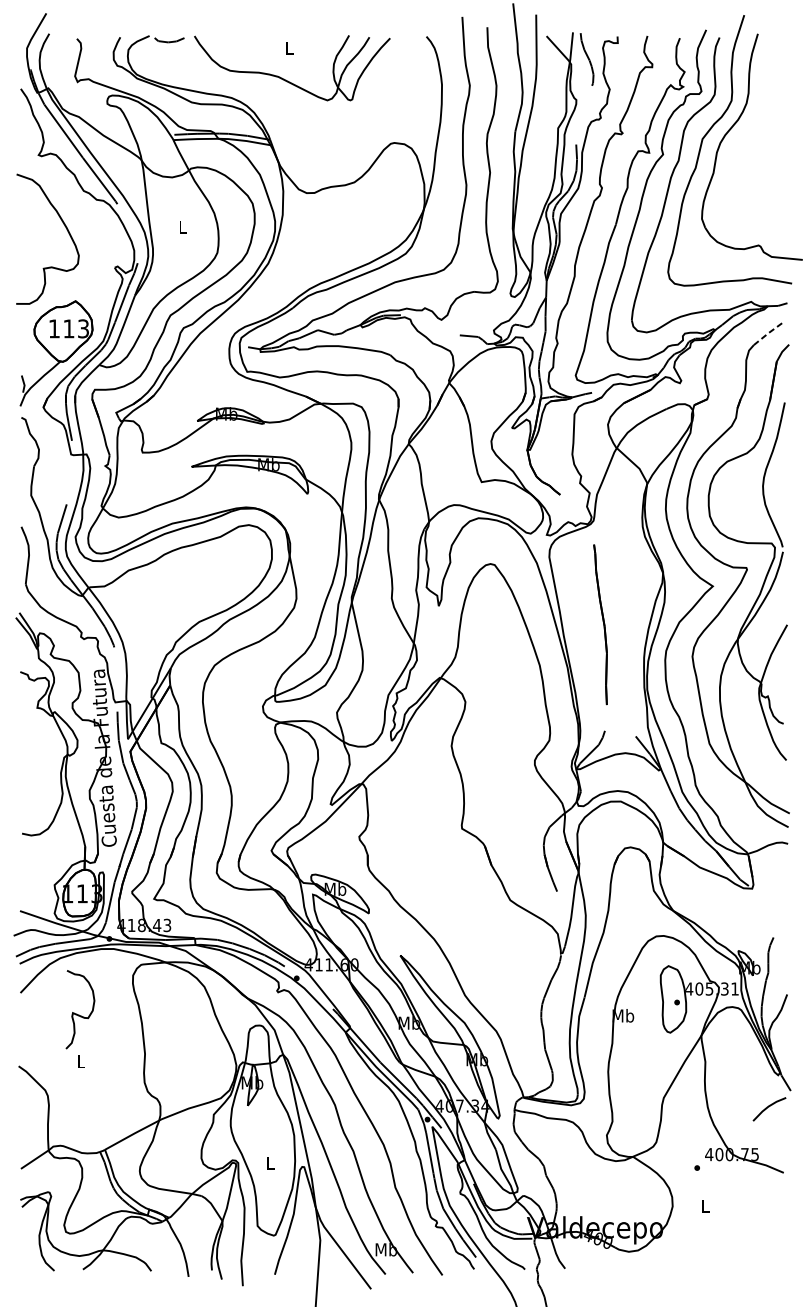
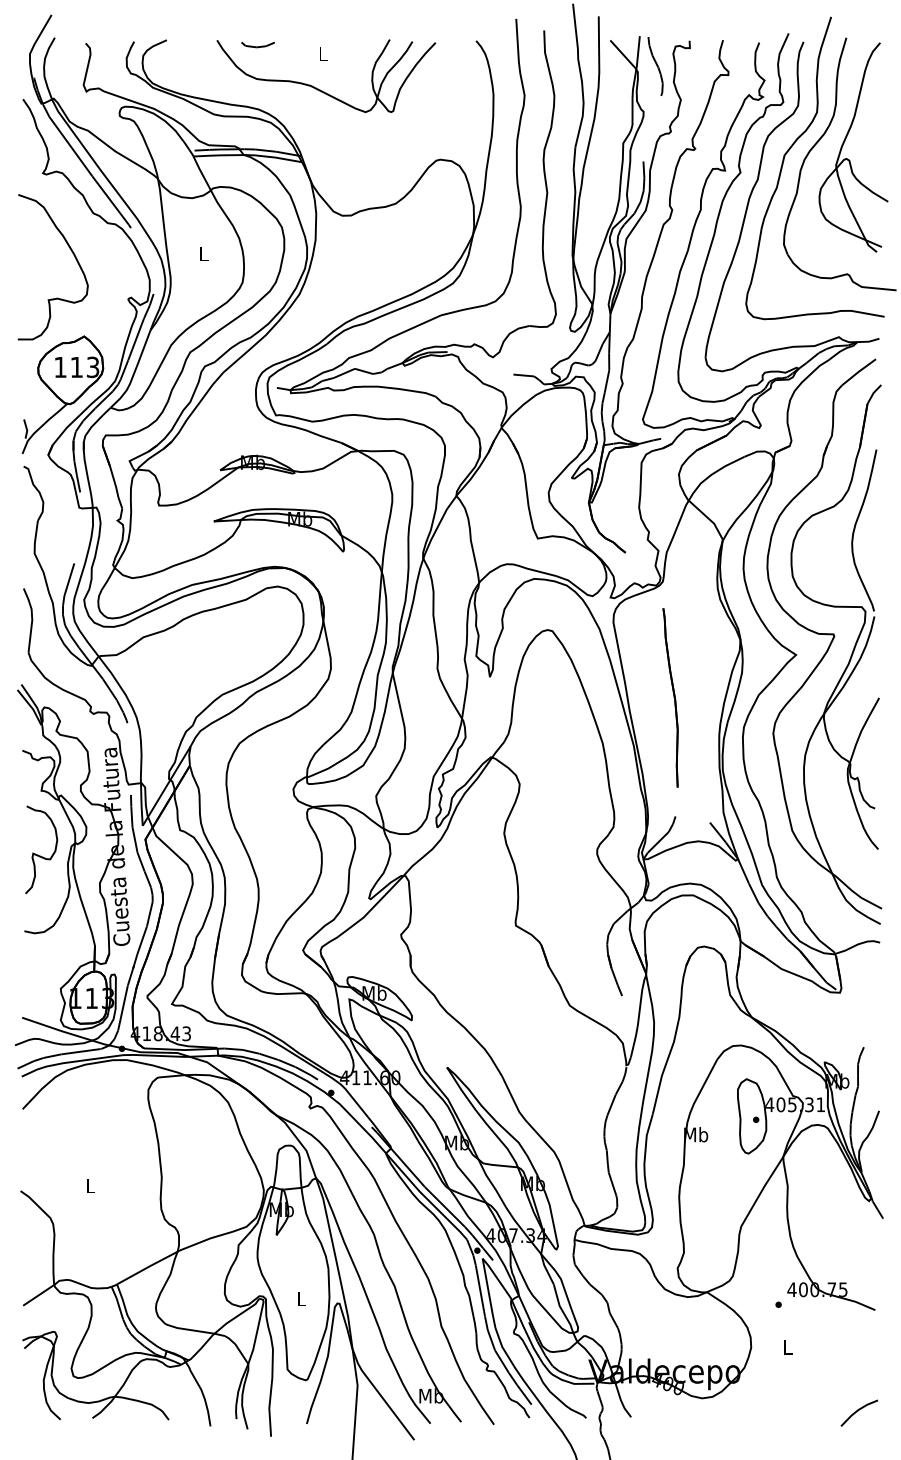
line: (168, 41) -> (257, 46), moved
part: (756, 128) -> (844, 143), added
line: (768, 332) -> (858, 371), dashed -> solid
curve: (77, 1013) -> (38, 854), moved
line: (768, 1107) -> (858, 1411), moved

